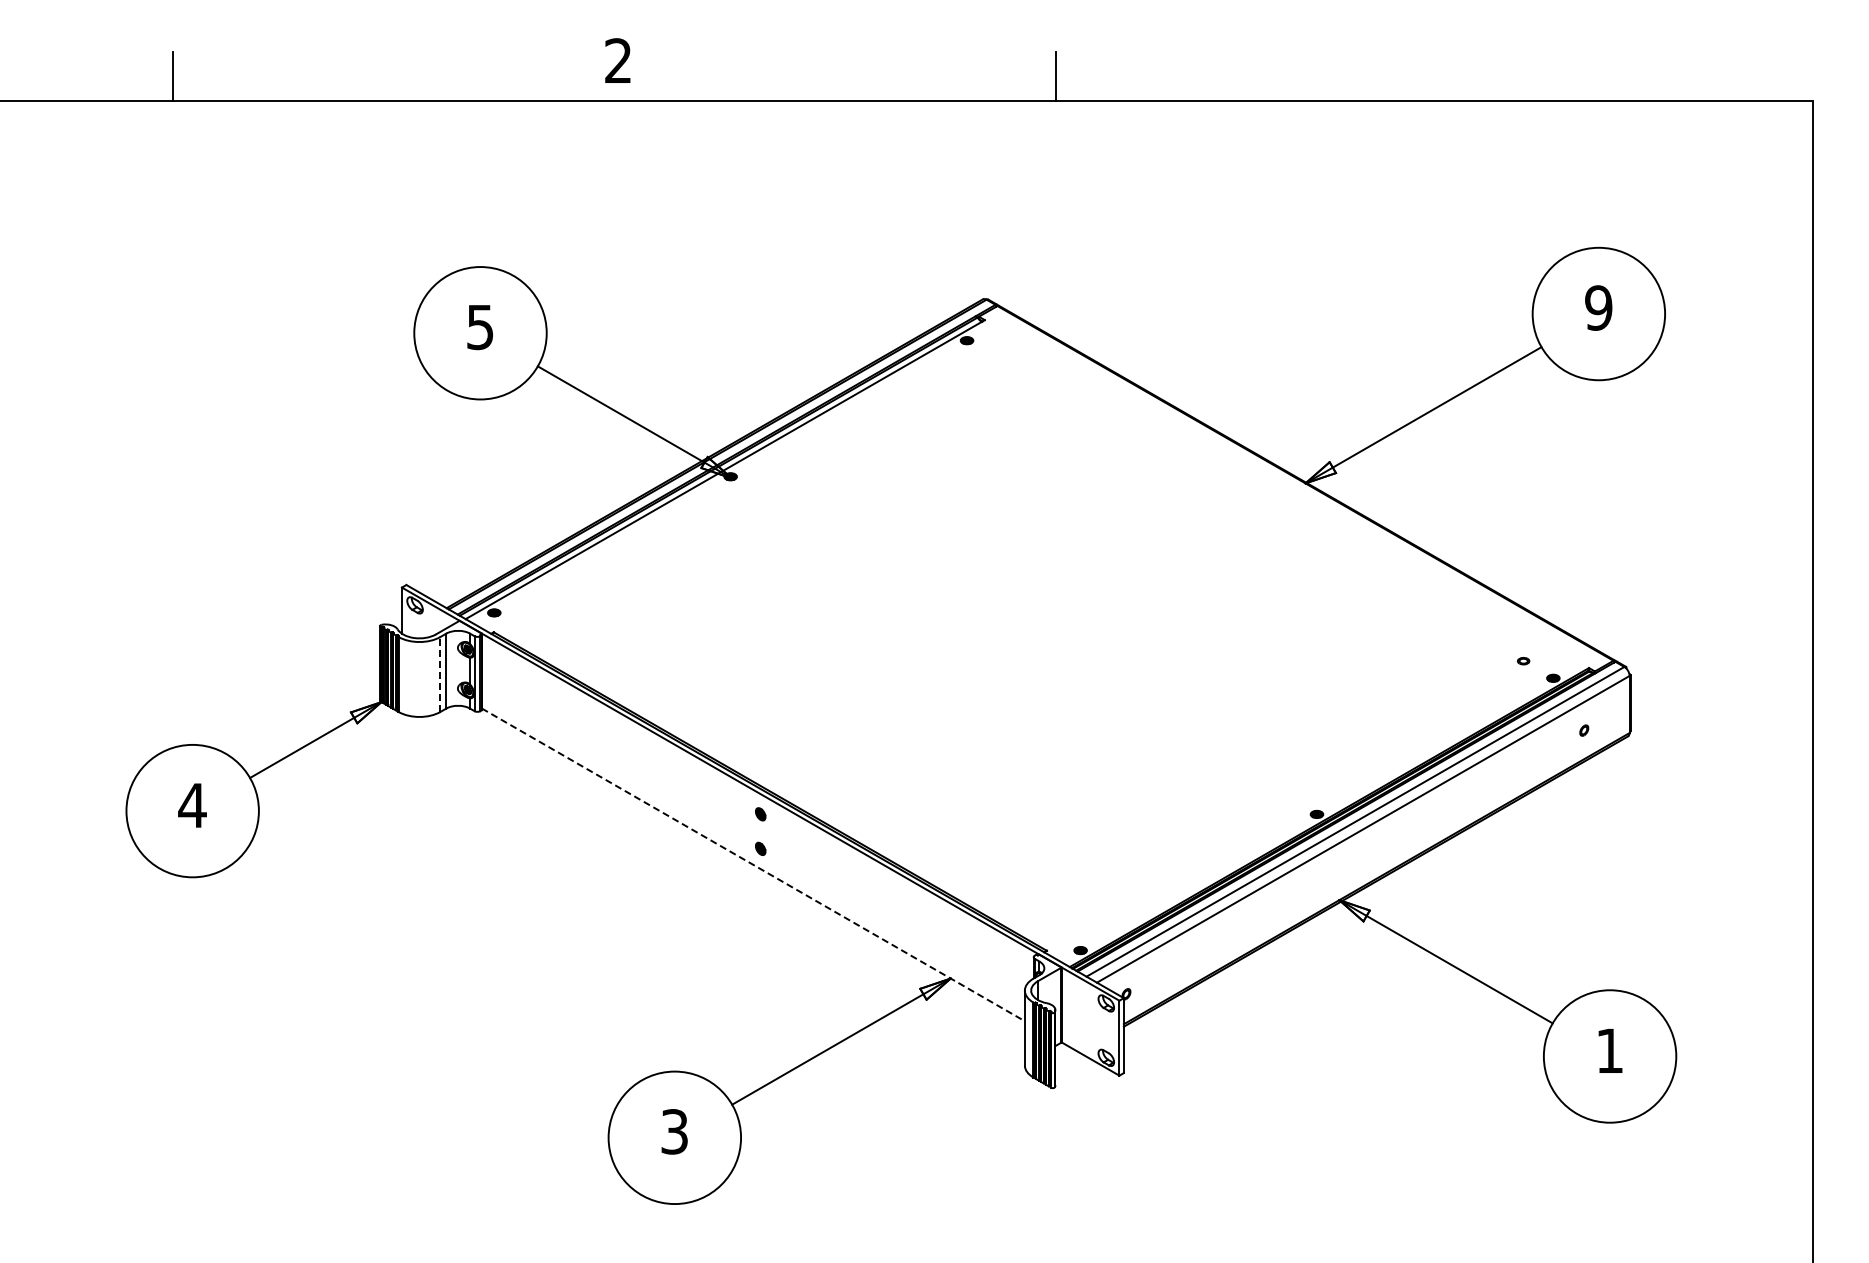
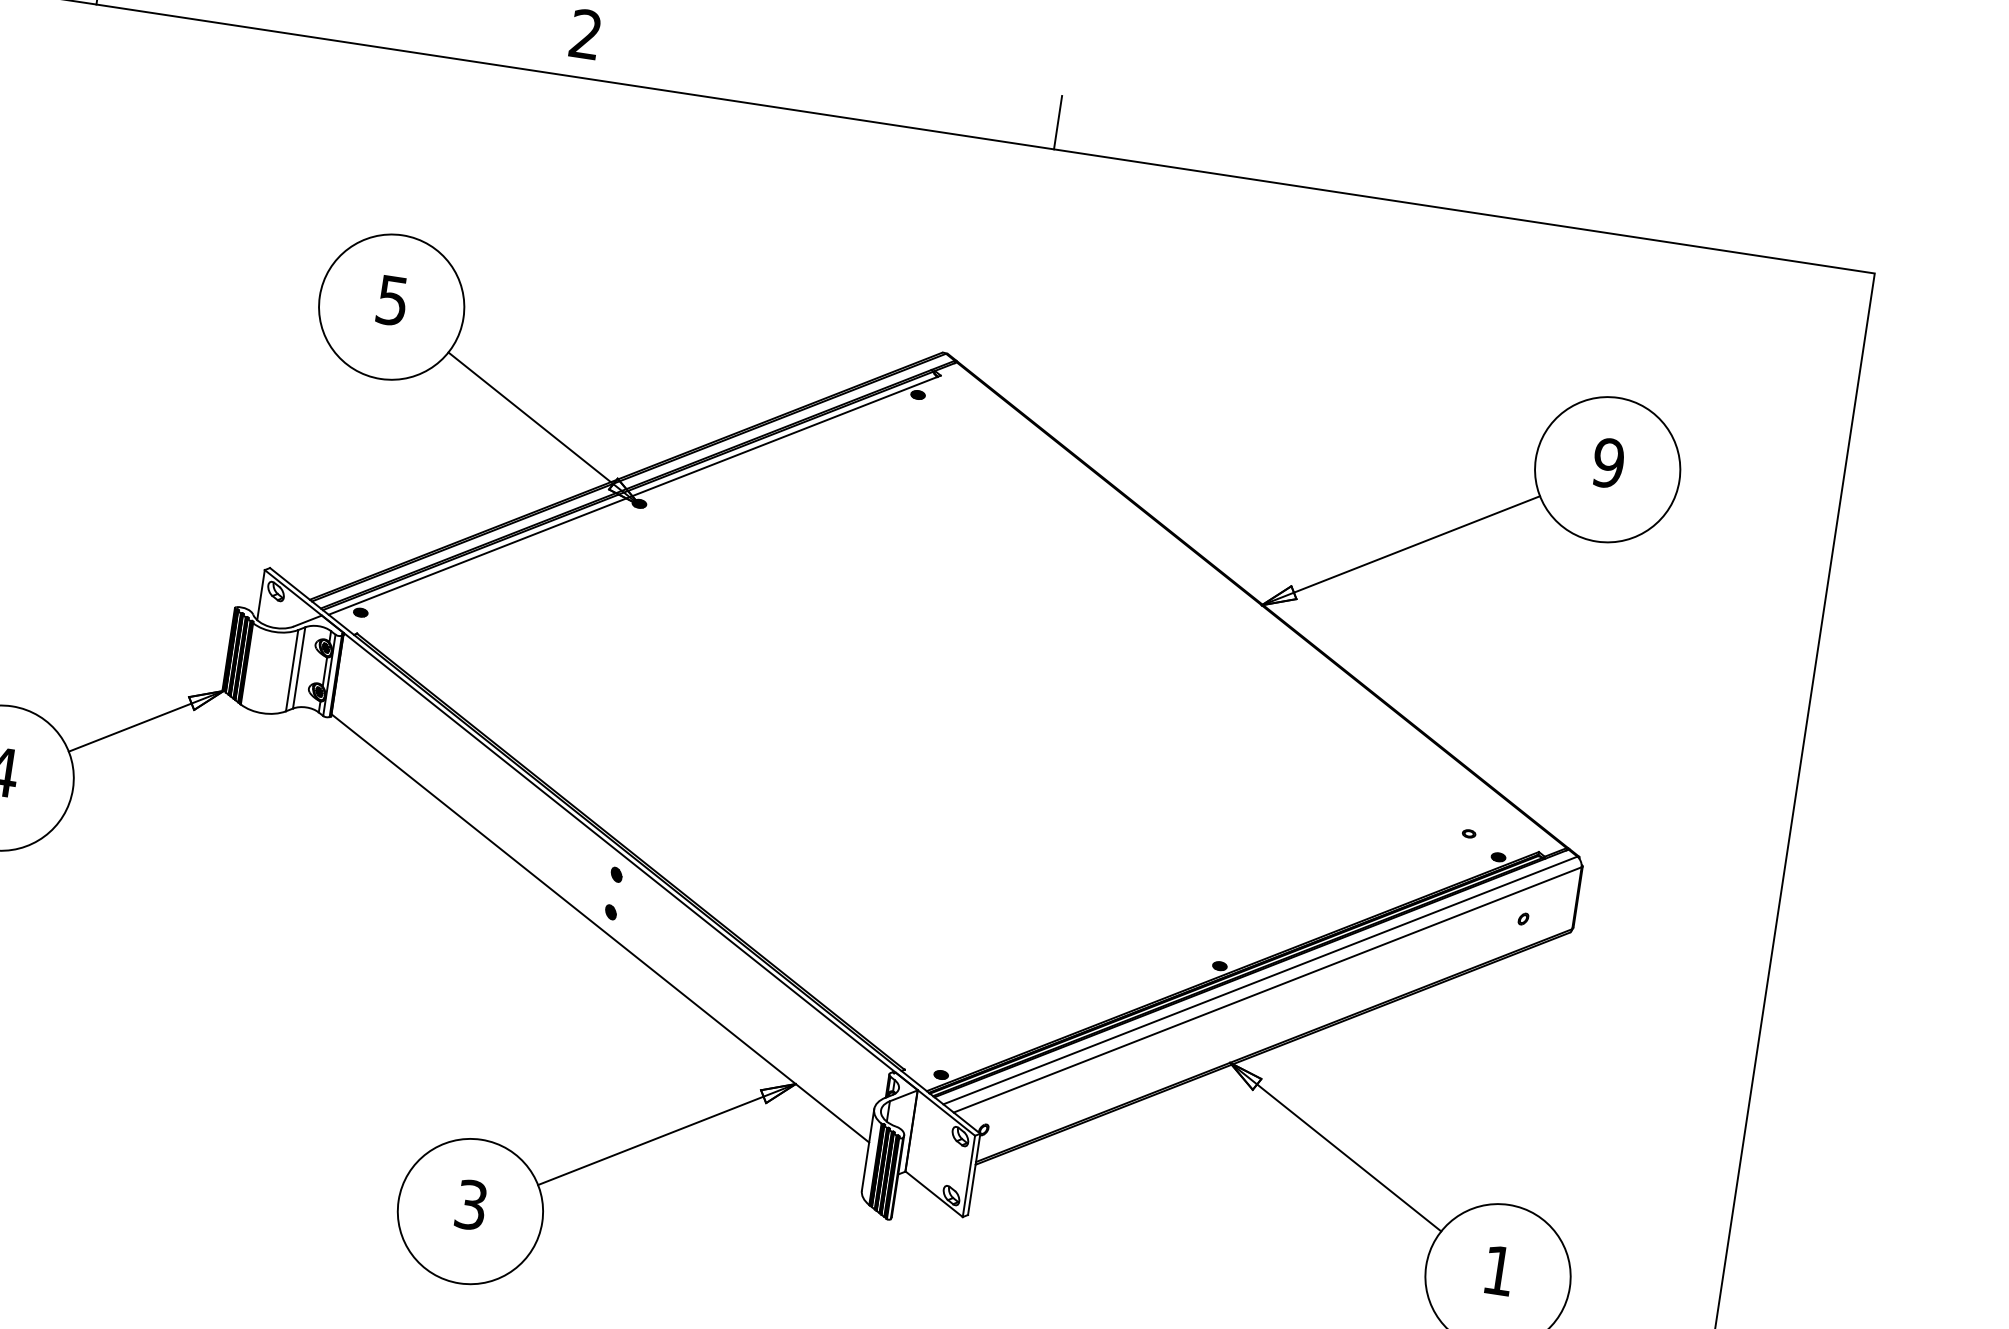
line: (440, 674) -> (292, 670), dashed -> solid
line: (753, 865) -> (600, 929), dashed -> solid

